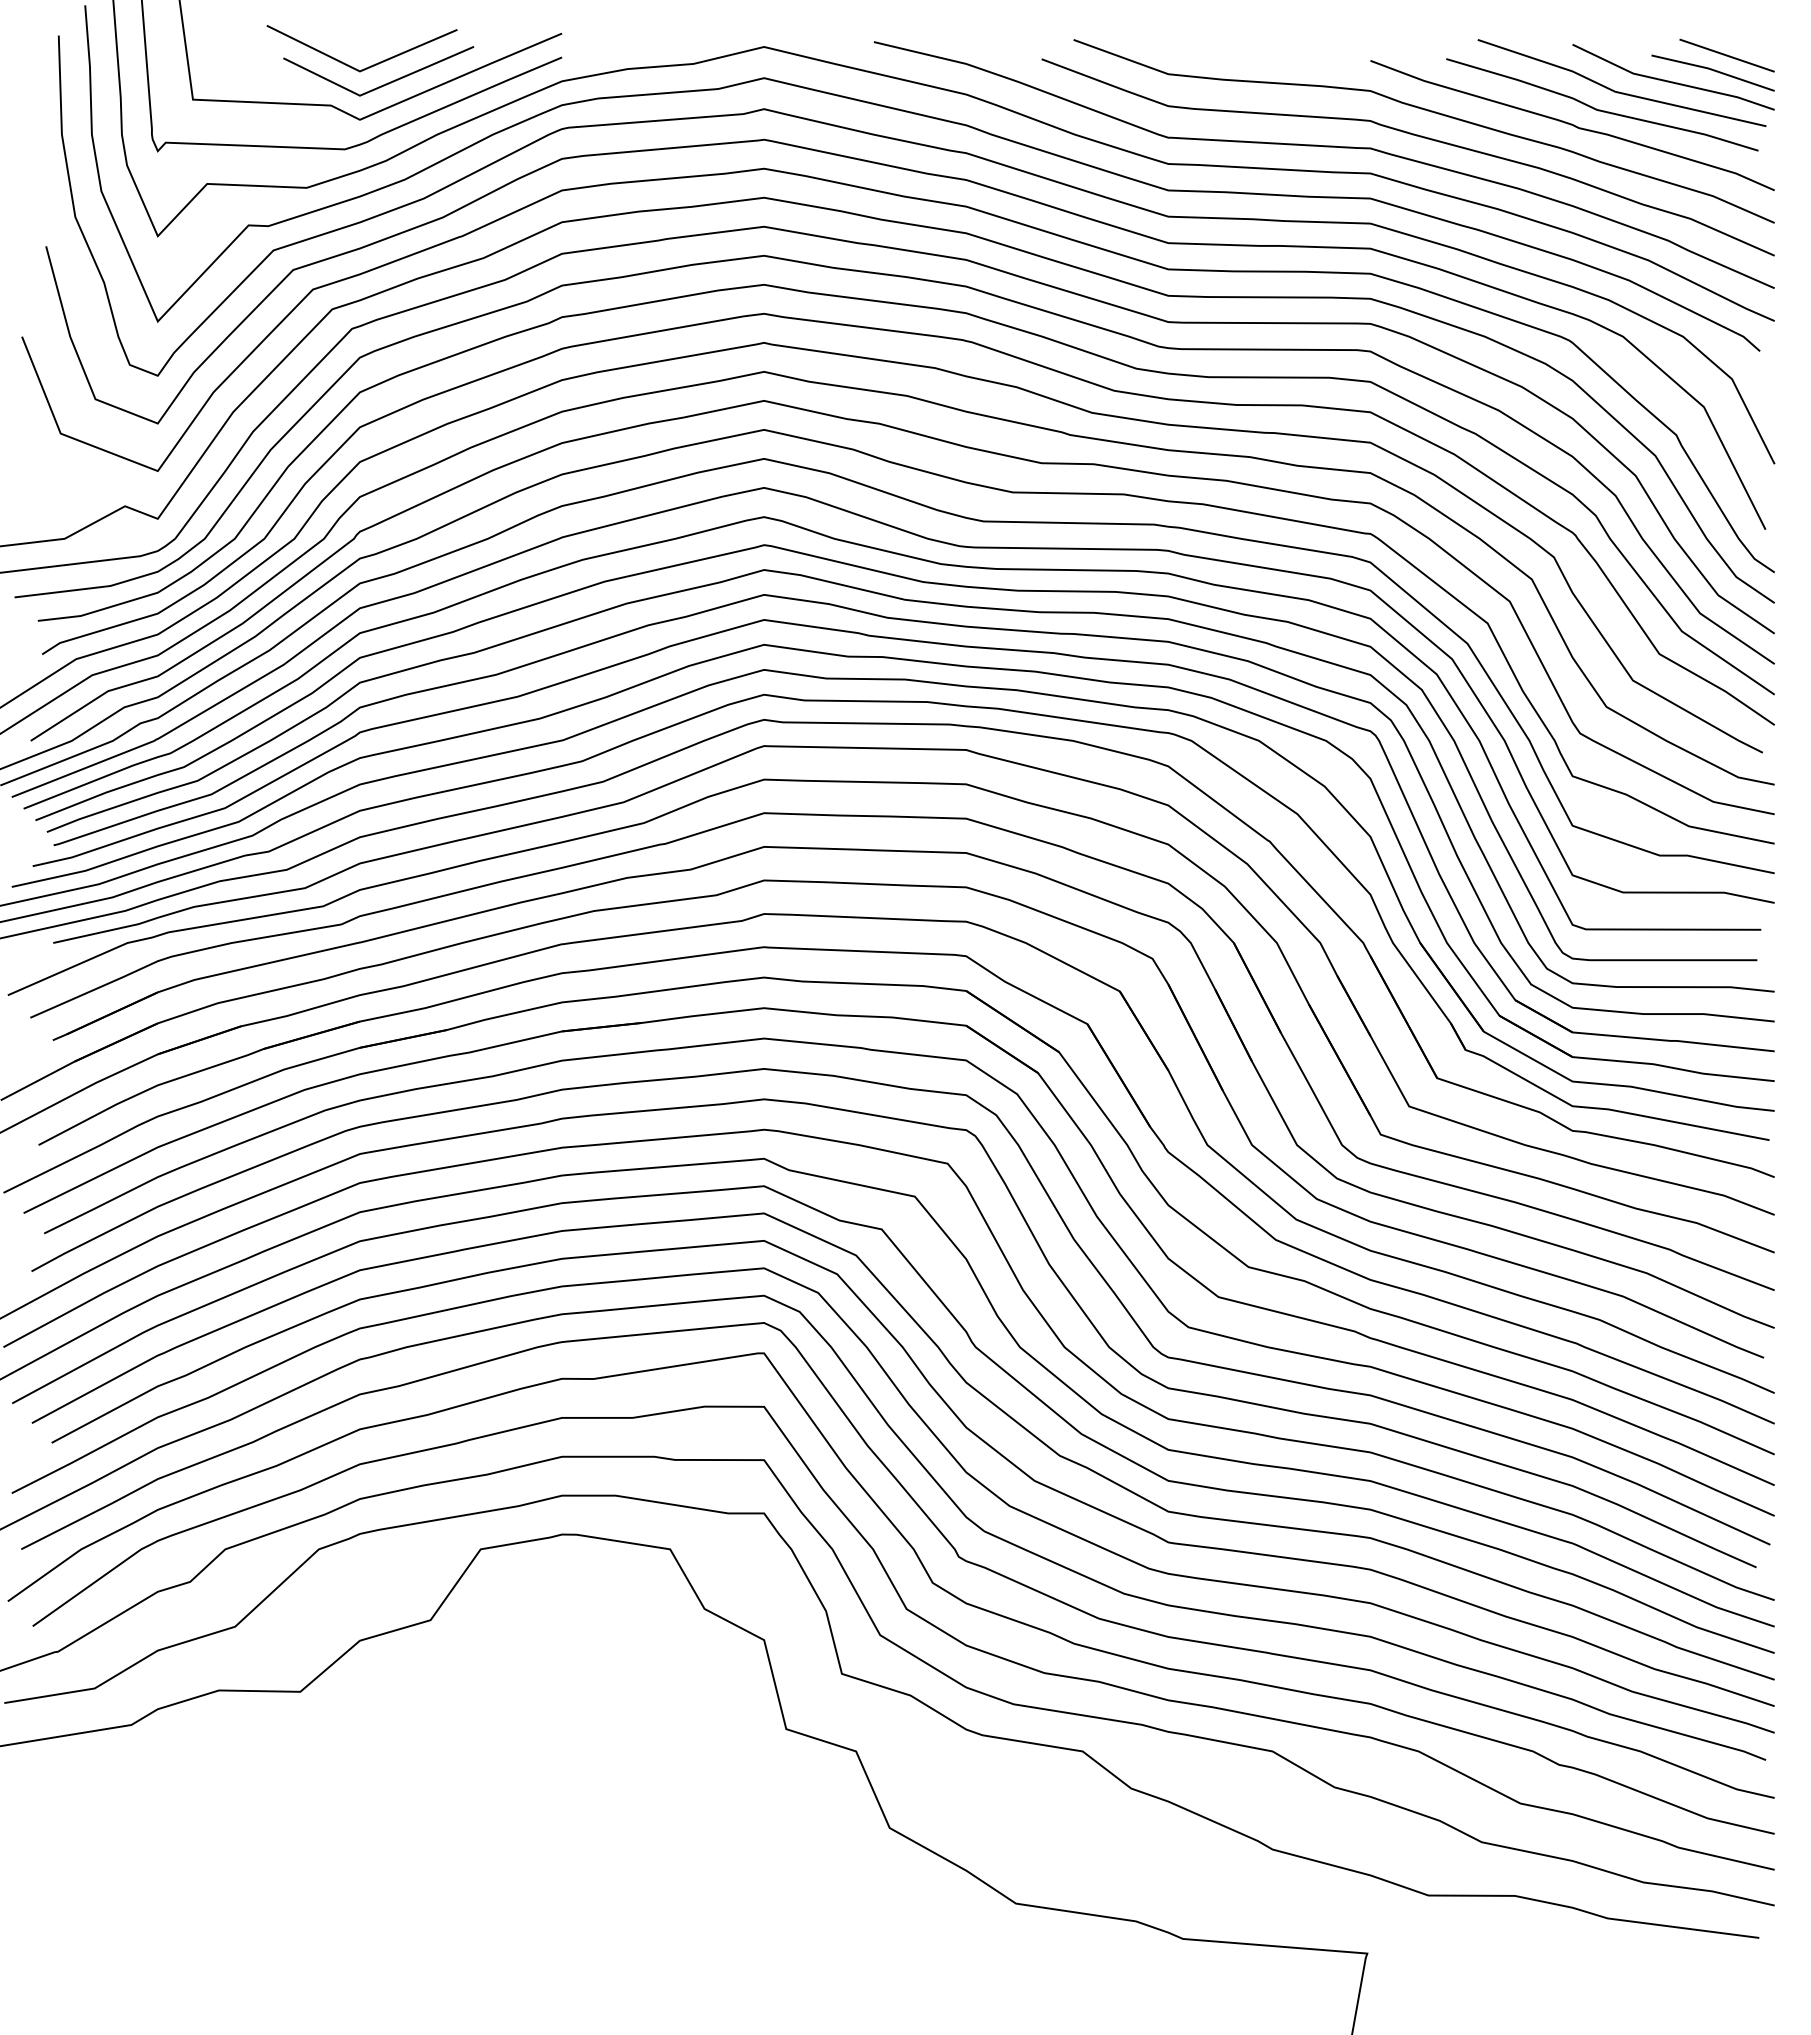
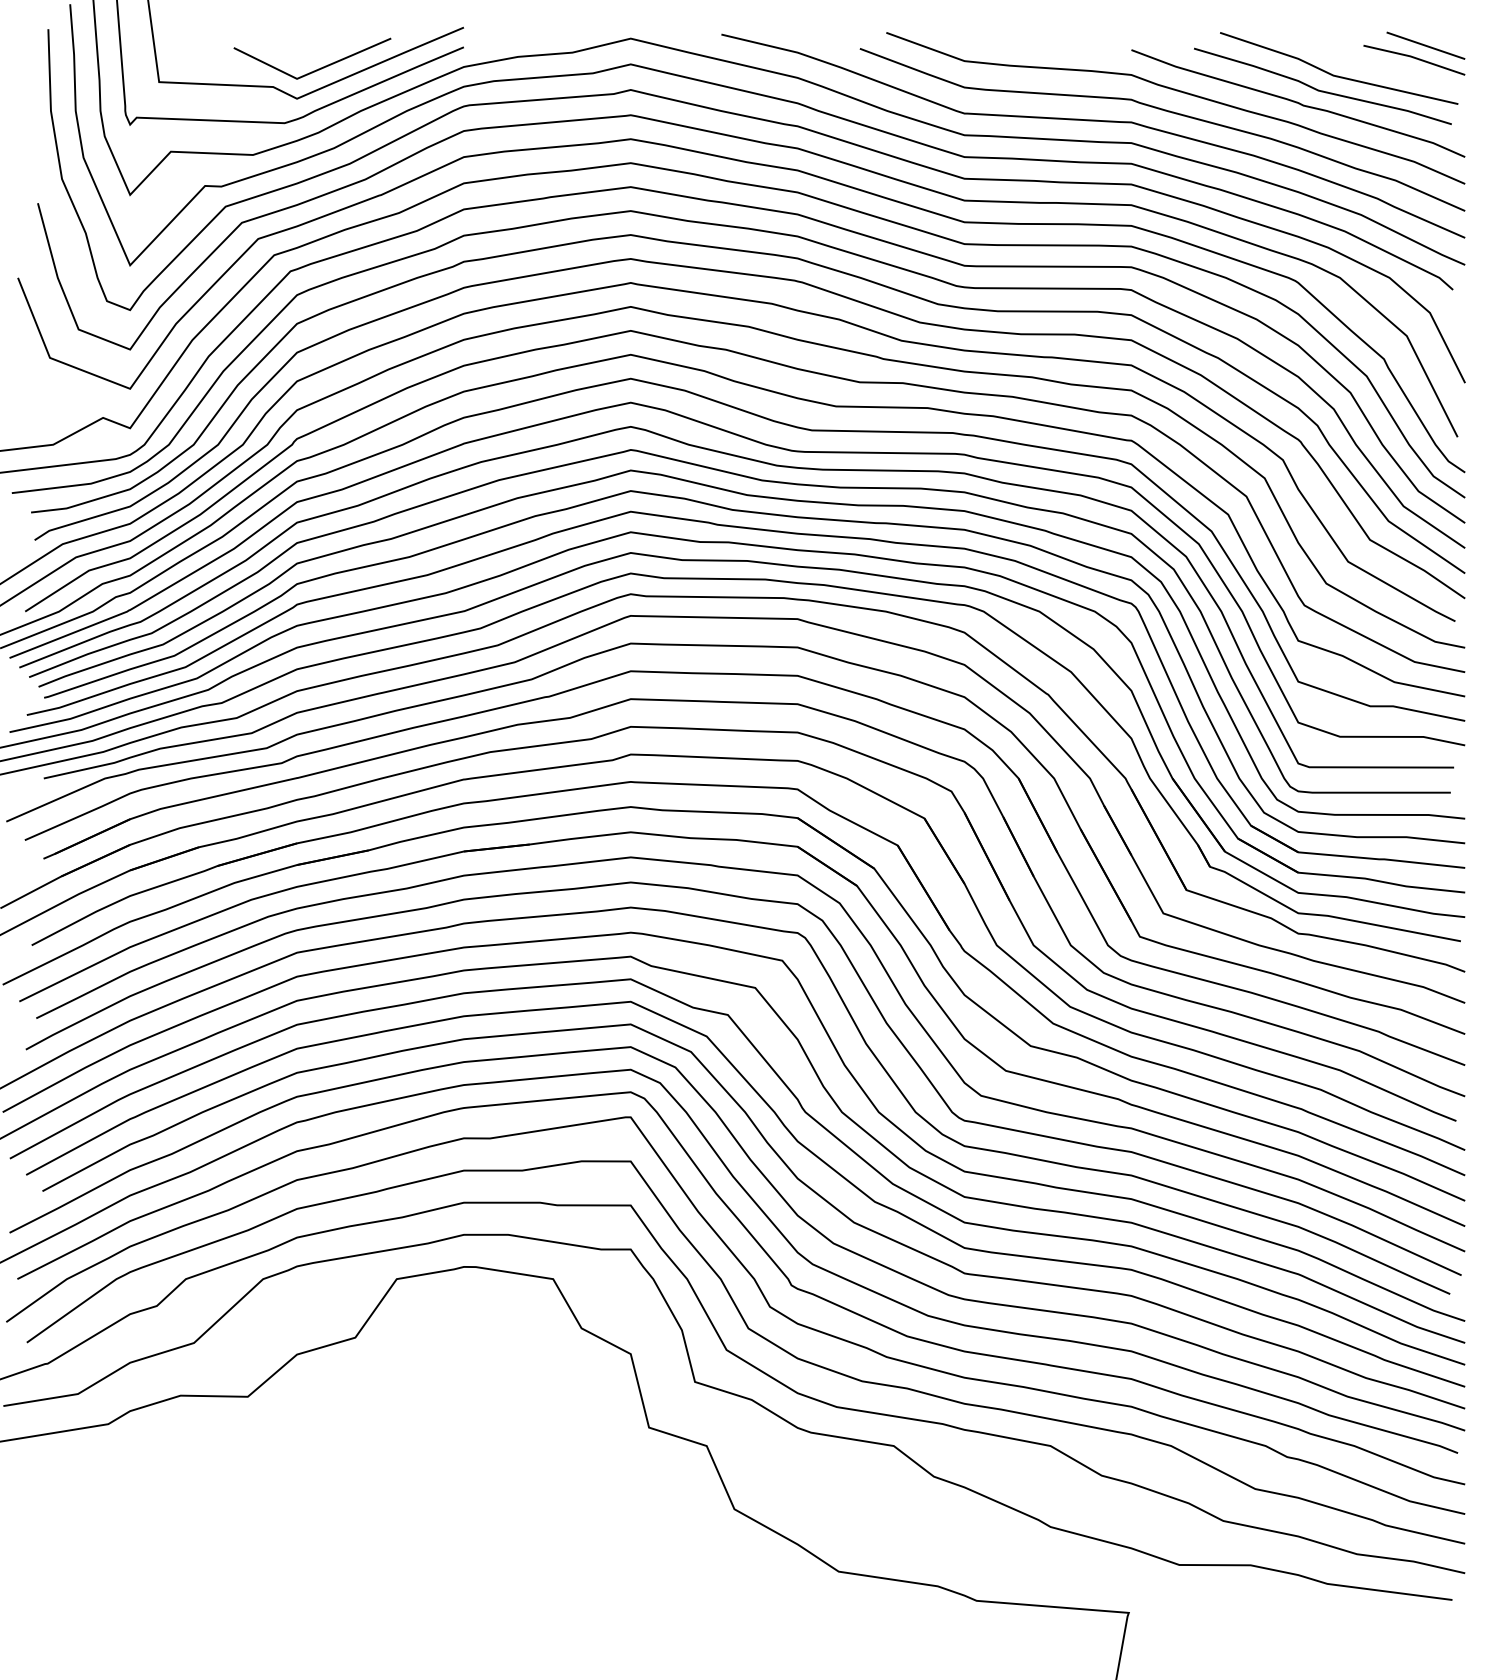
line: (370, 65) -> (305, 53), removed
line: (1673, 81) -> (1381, 67), removed

